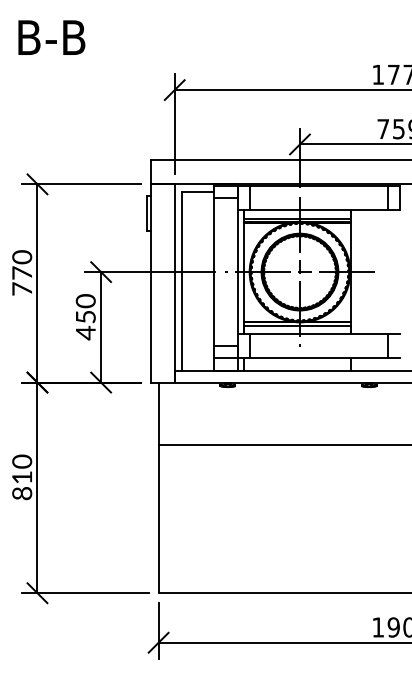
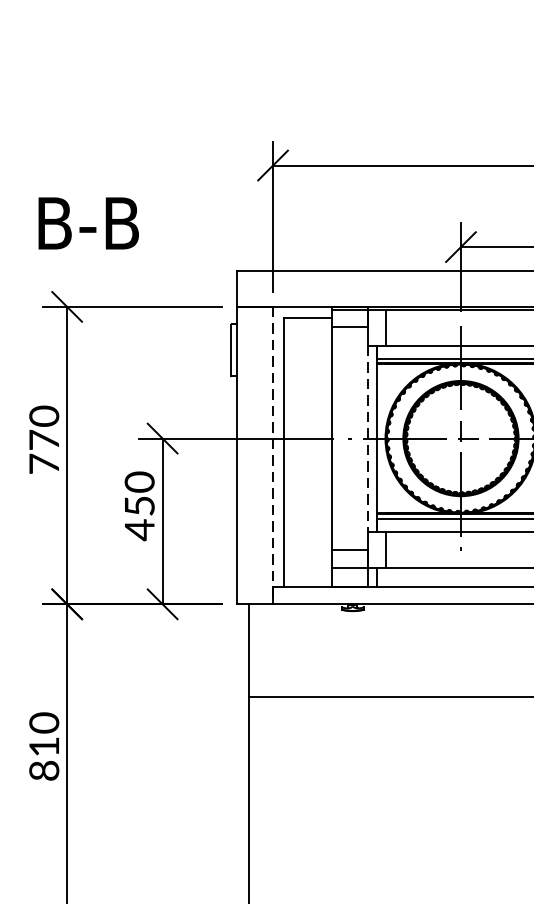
text: (51, 37) -> (88, 223), moved
line: (238, 272) -> (368, 439), solid -> dashed
line: (174, 283) -> (272, 455), solid -> dashed

